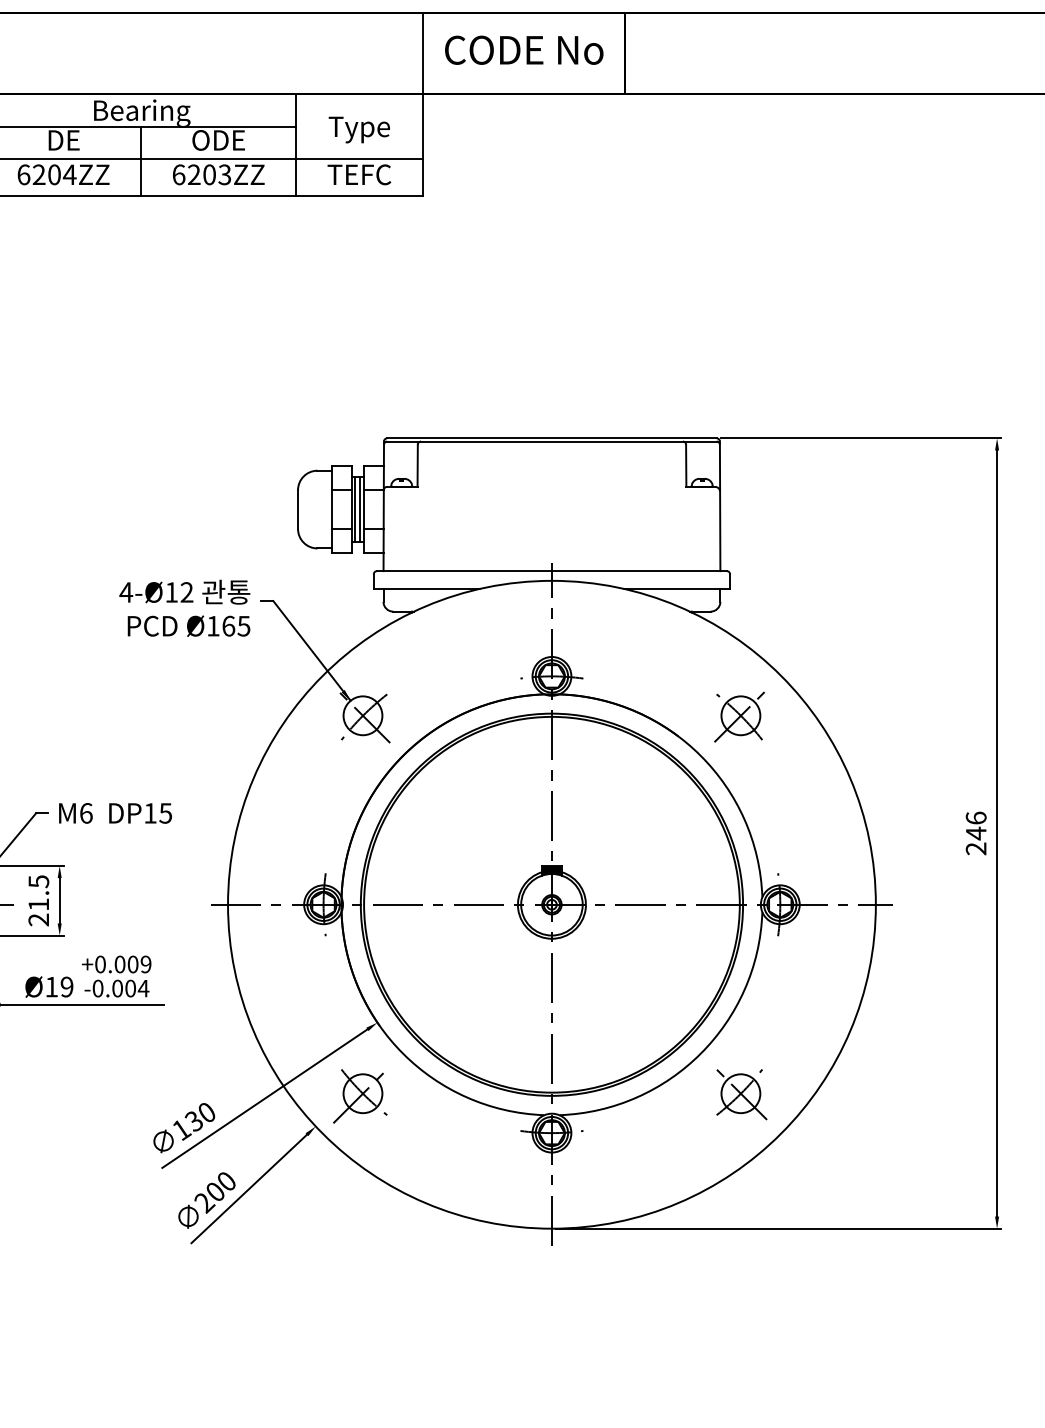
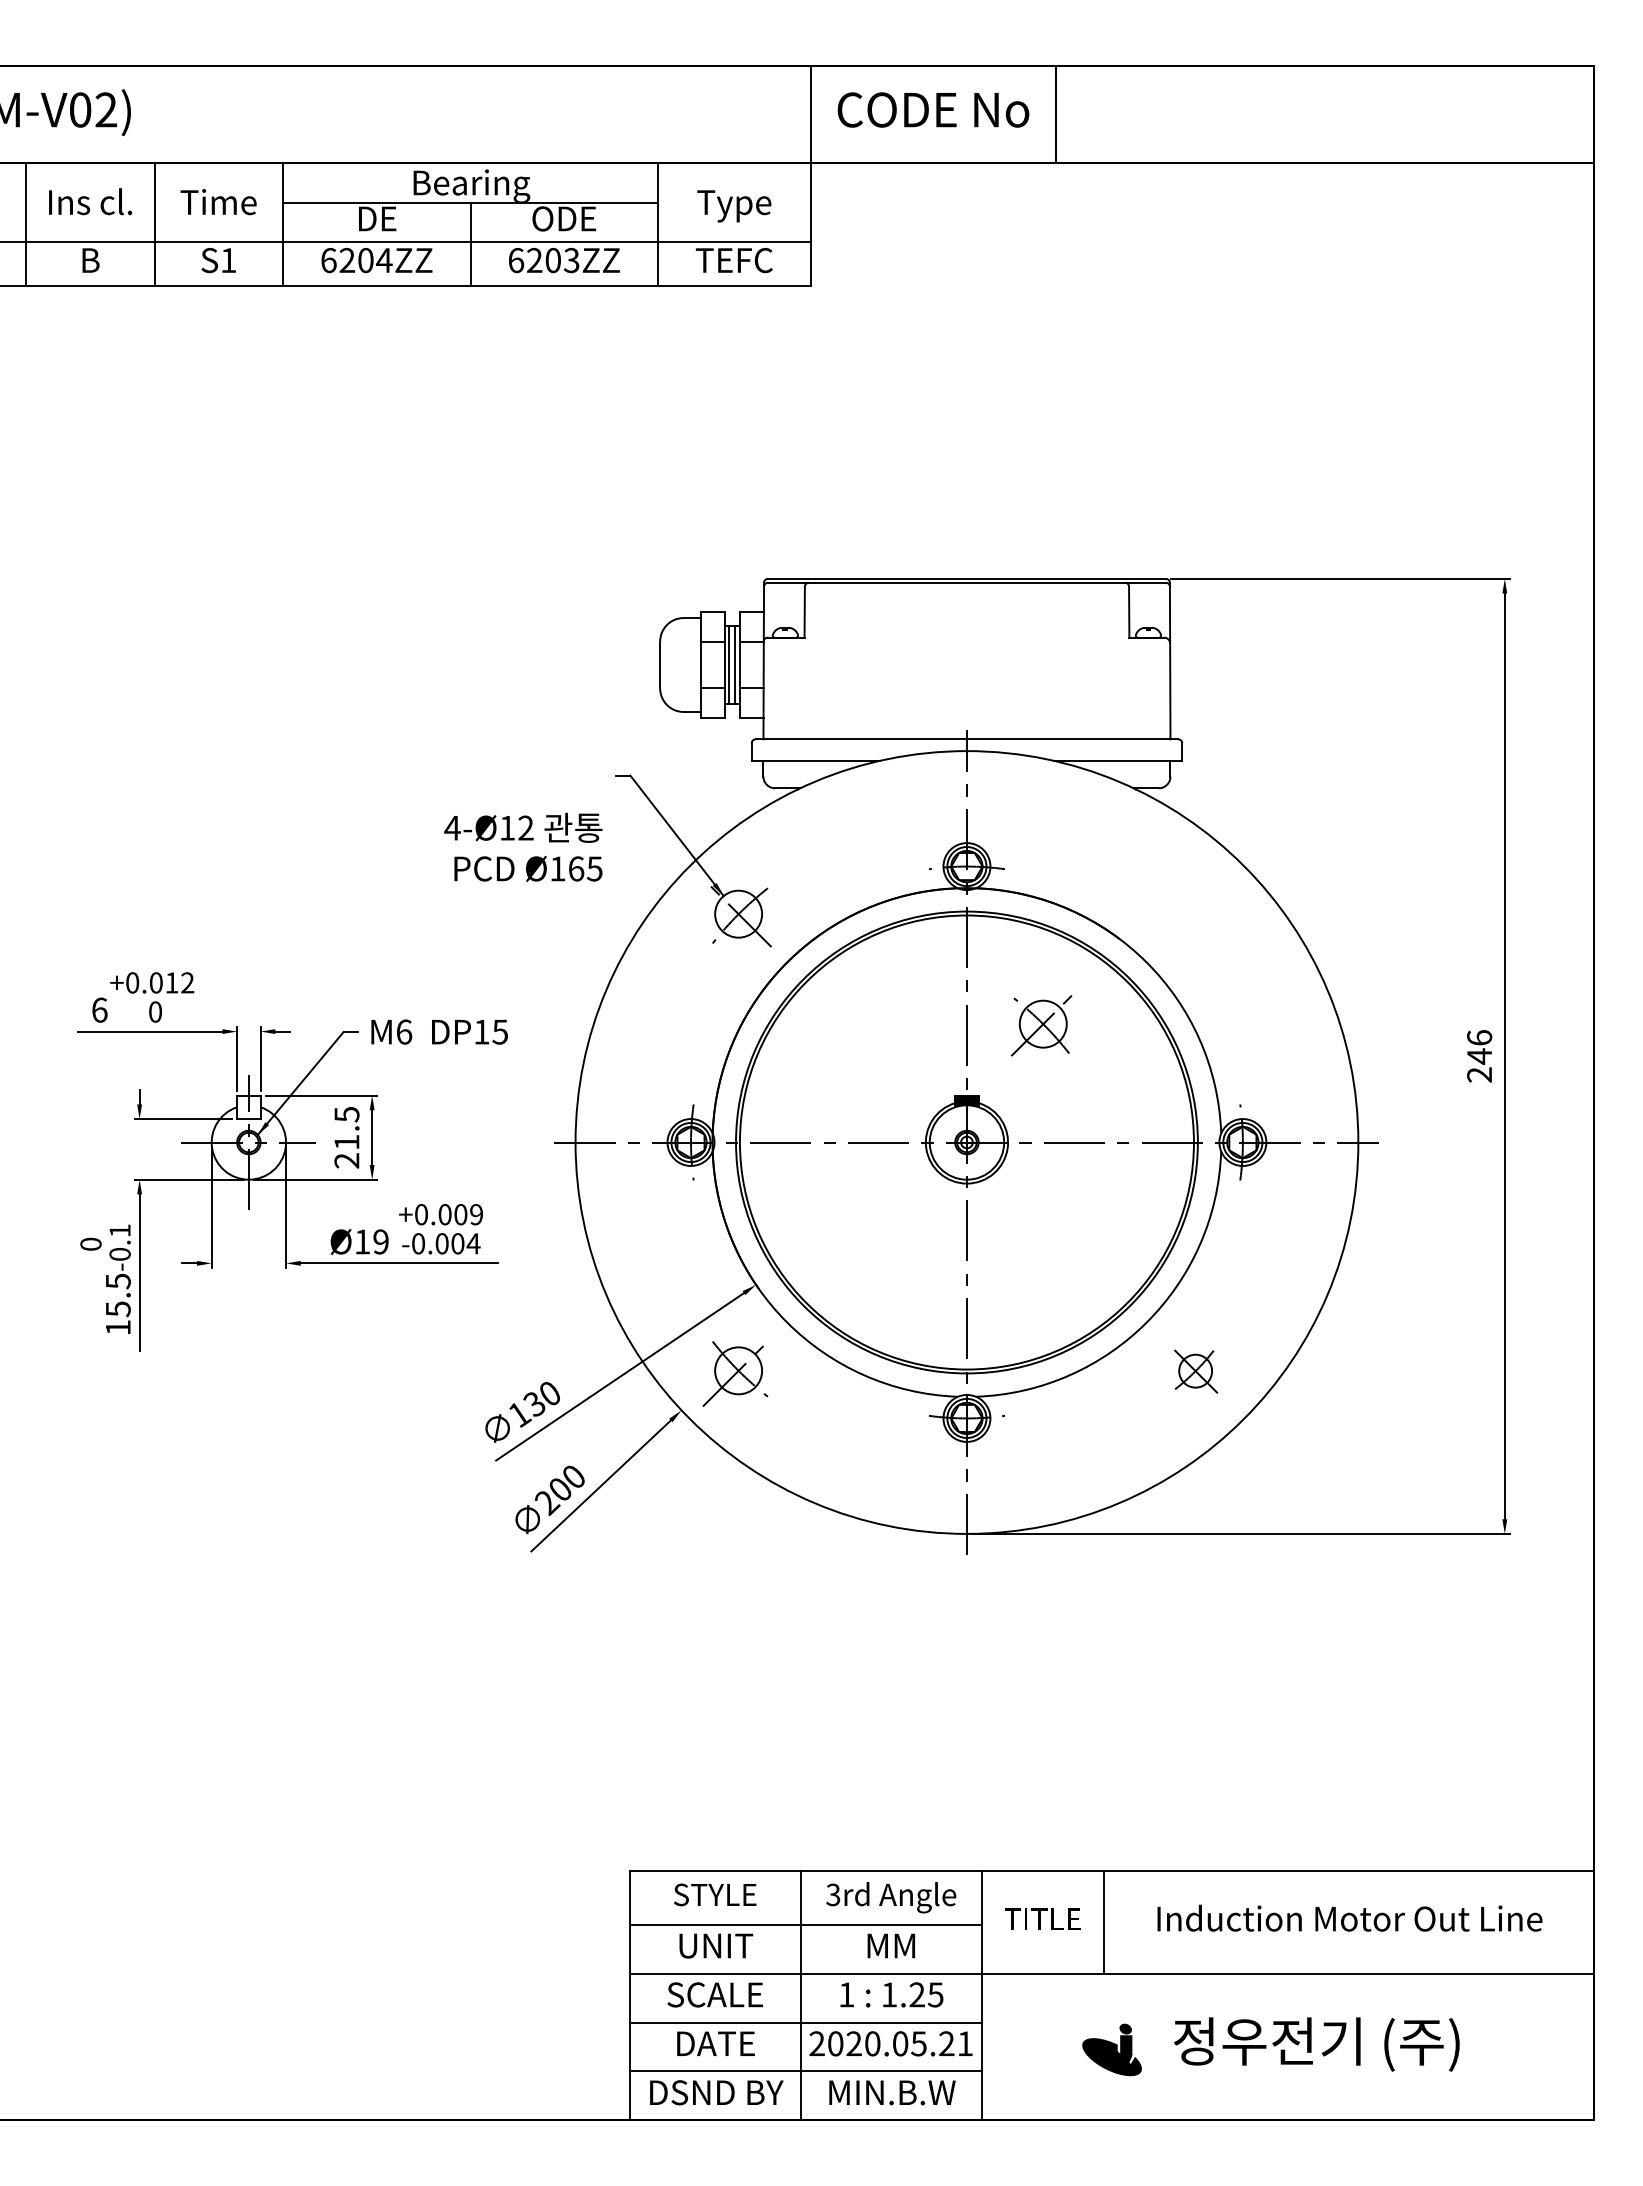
text: (184, 607) -> (523, 846), moved
part: (739, 716) -> (1041, 1025), moved
part: (741, 1094) -> (1196, 1371), size x0.7

